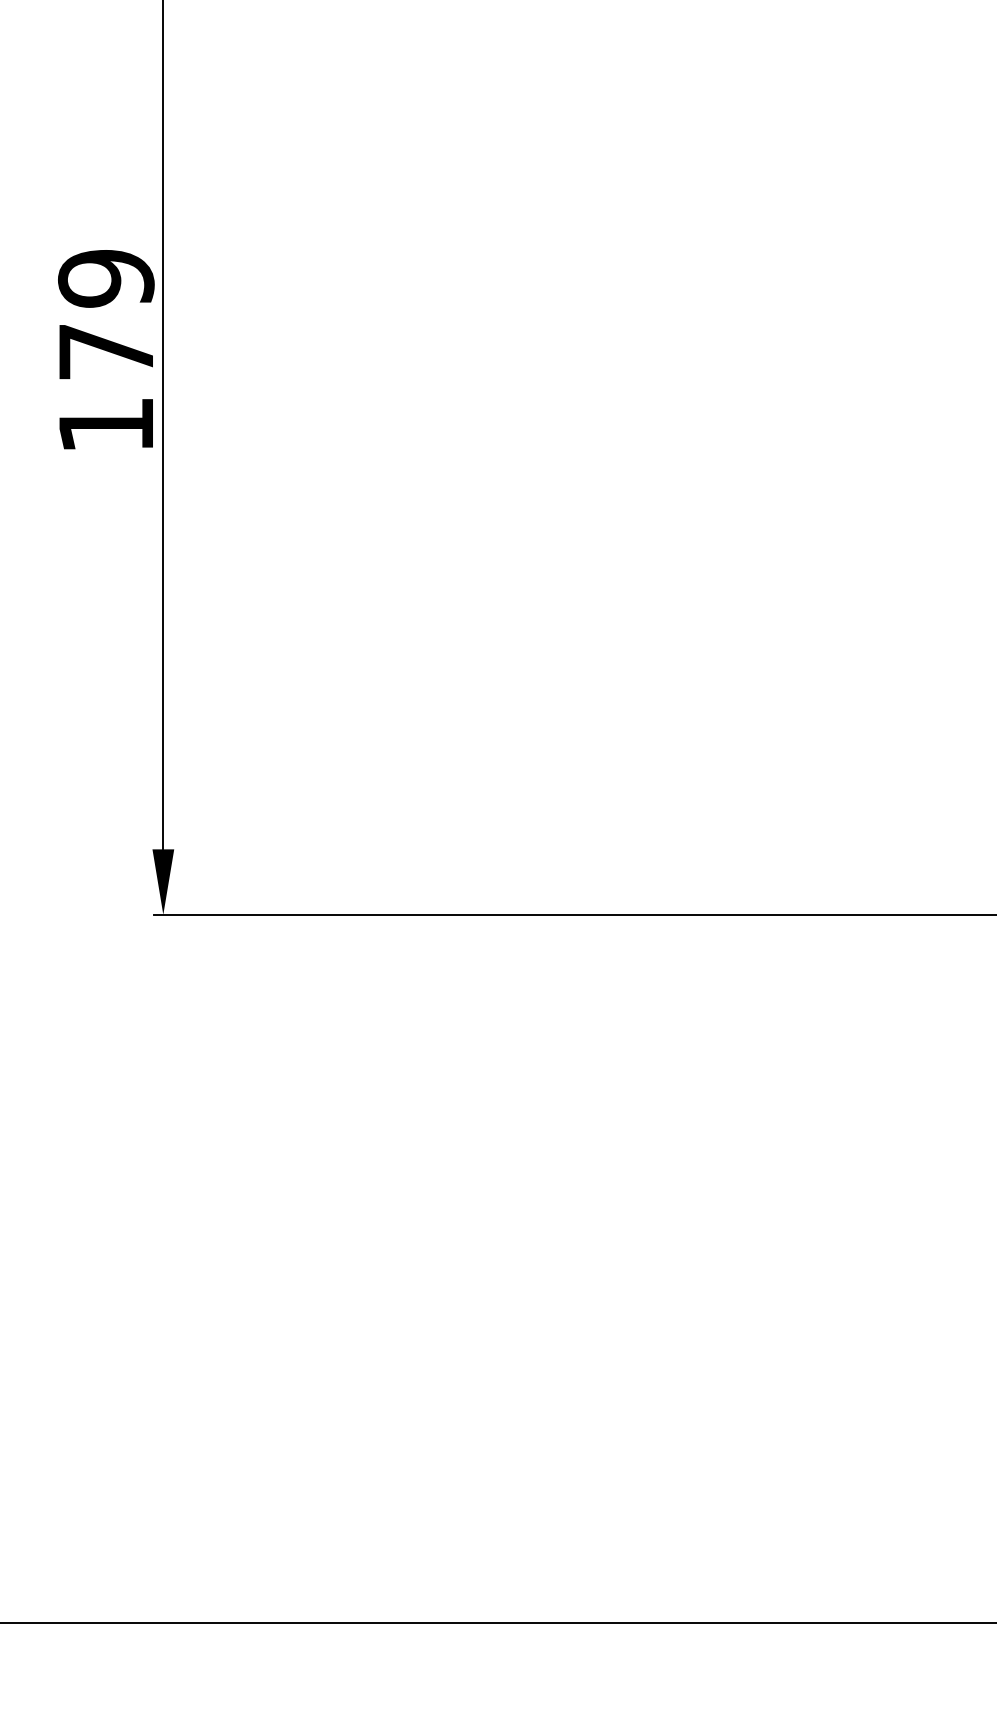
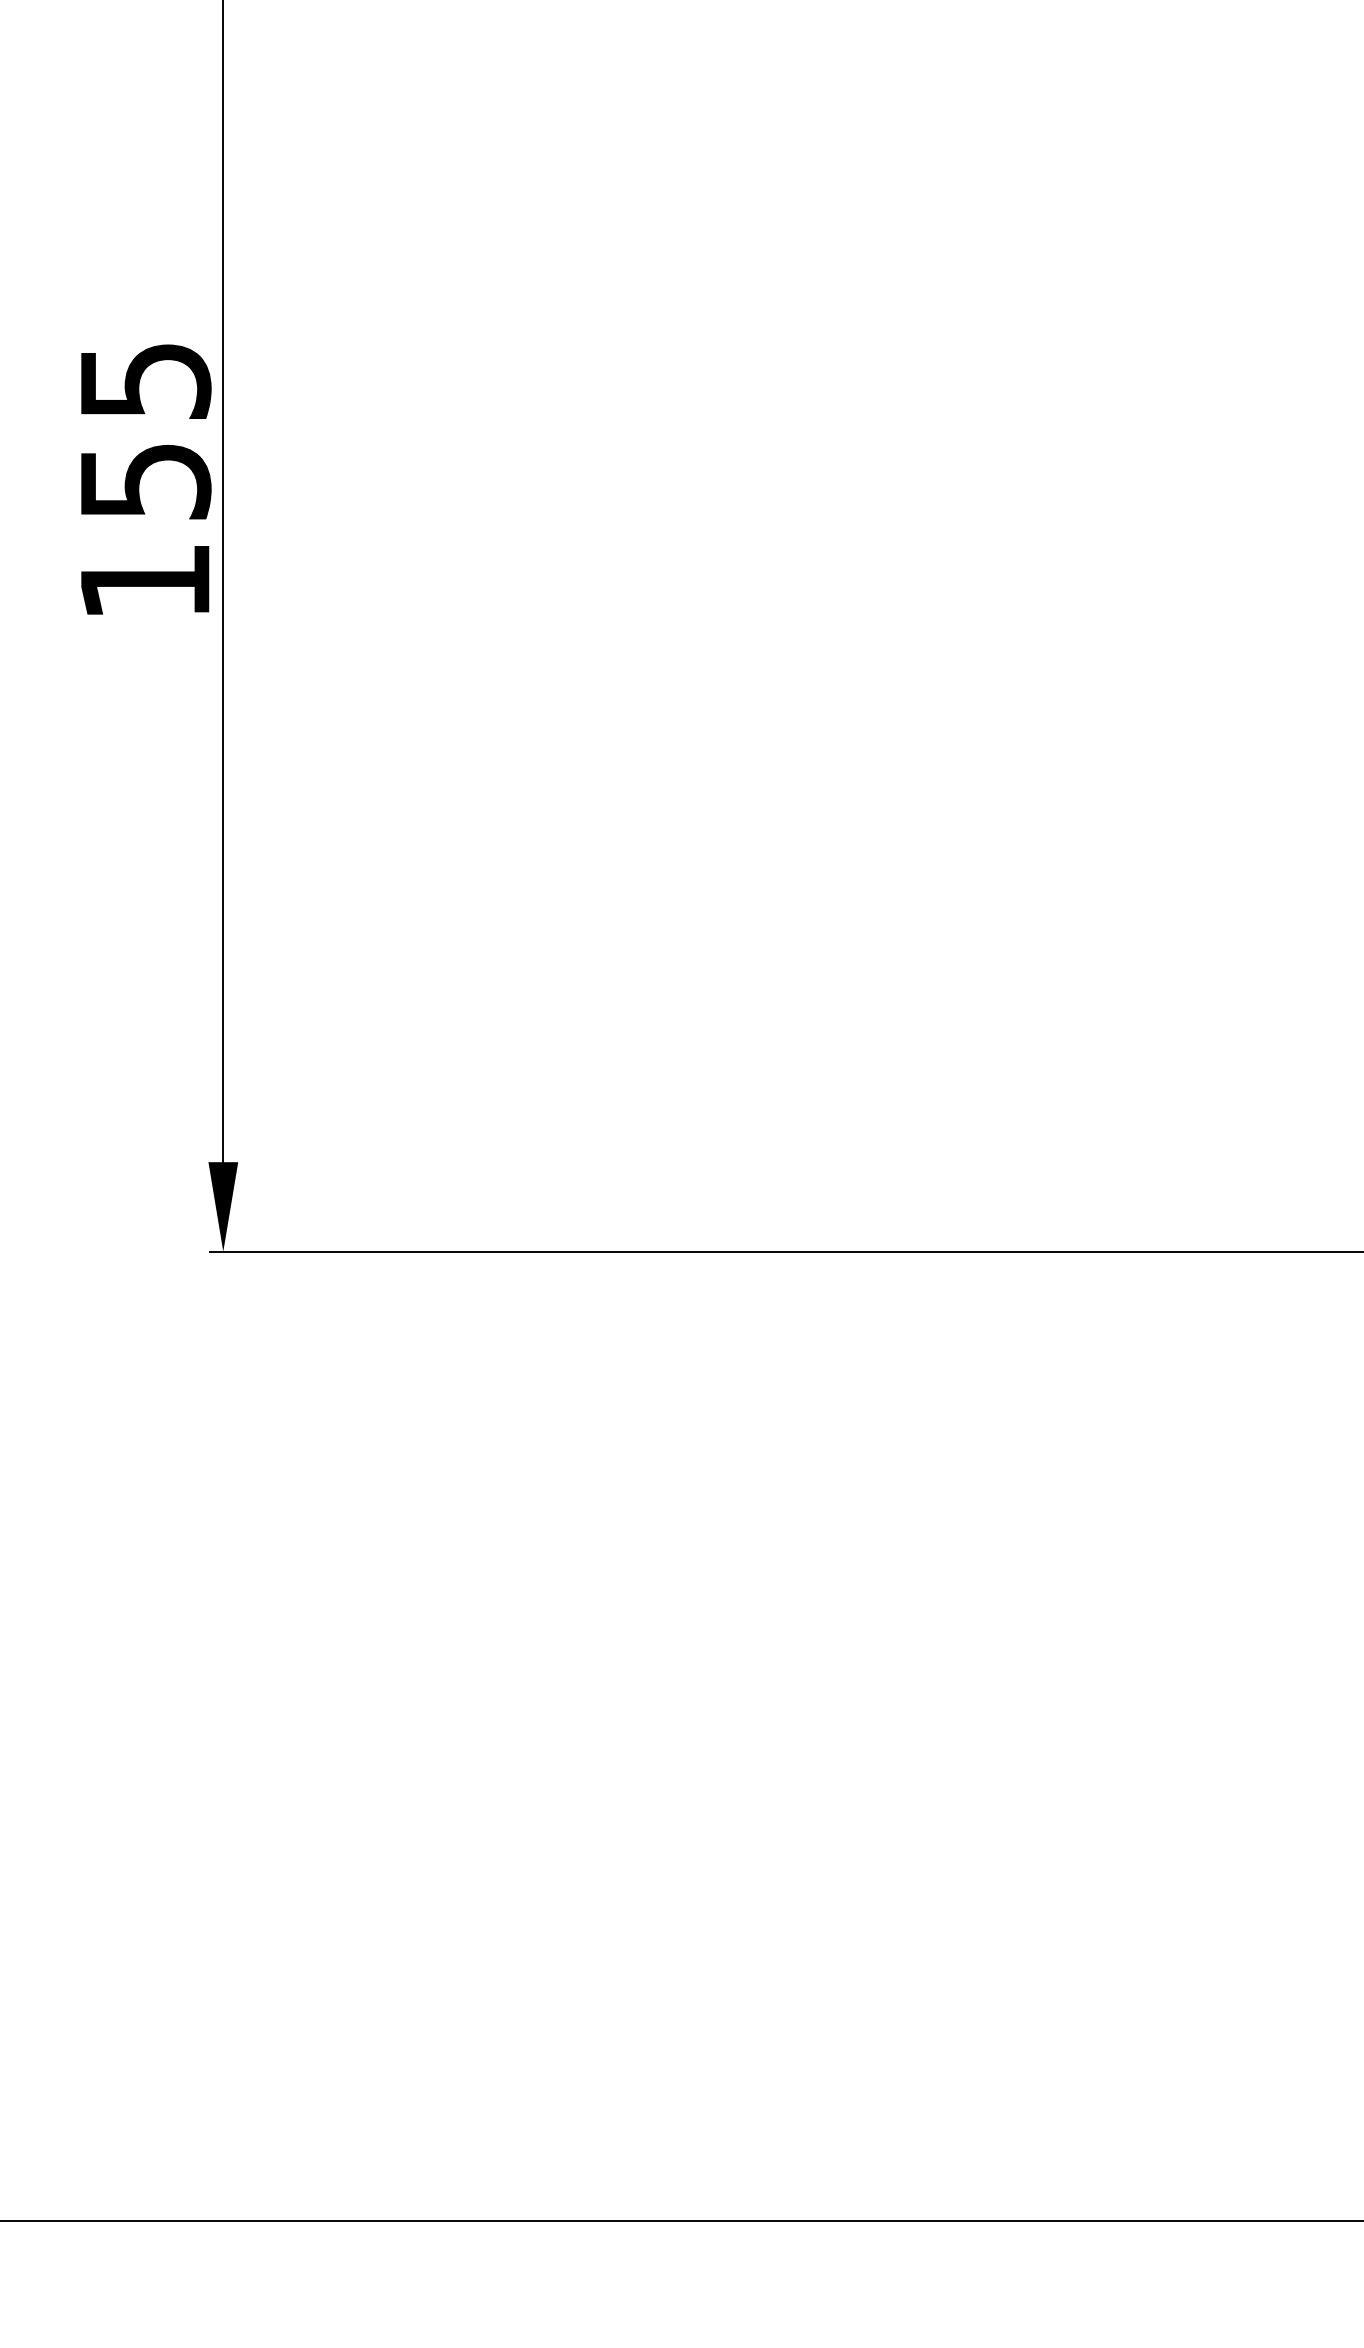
text: (106, 314) -> (145, 430), 179 -> 155

